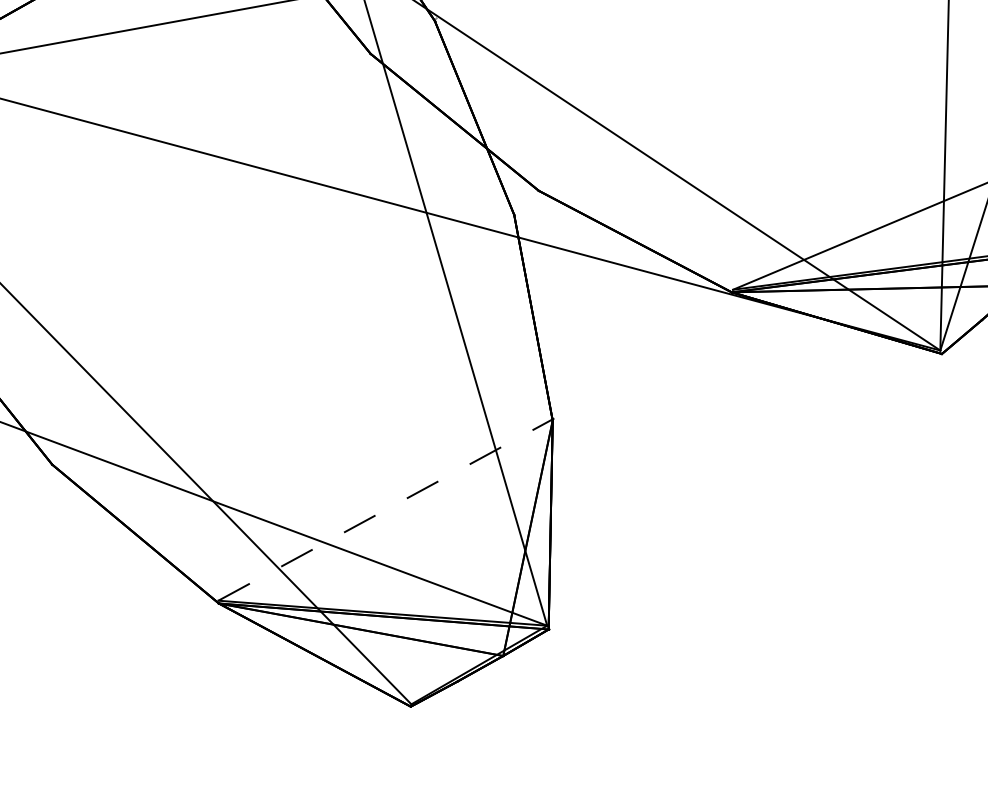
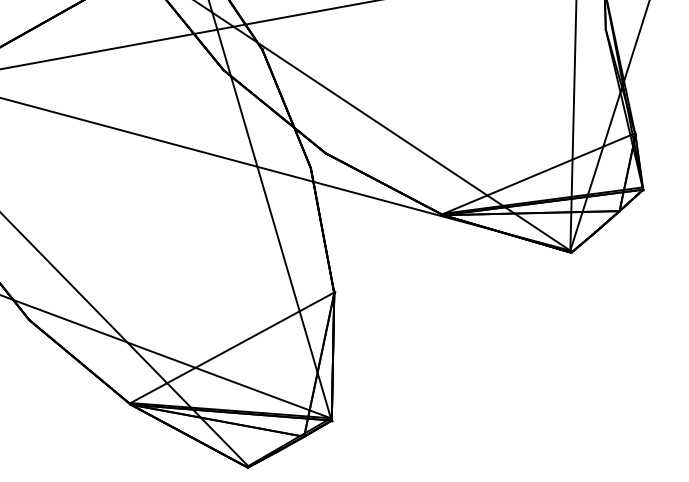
line: (387, 509) -> (233, 347), dashed -> solid

